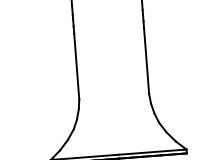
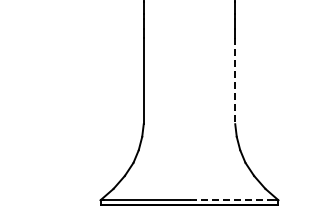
line: (146, 61) -> (235, 81), solid -> dashed
line: (151, 152) -> (232, 200), solid -> dashed

